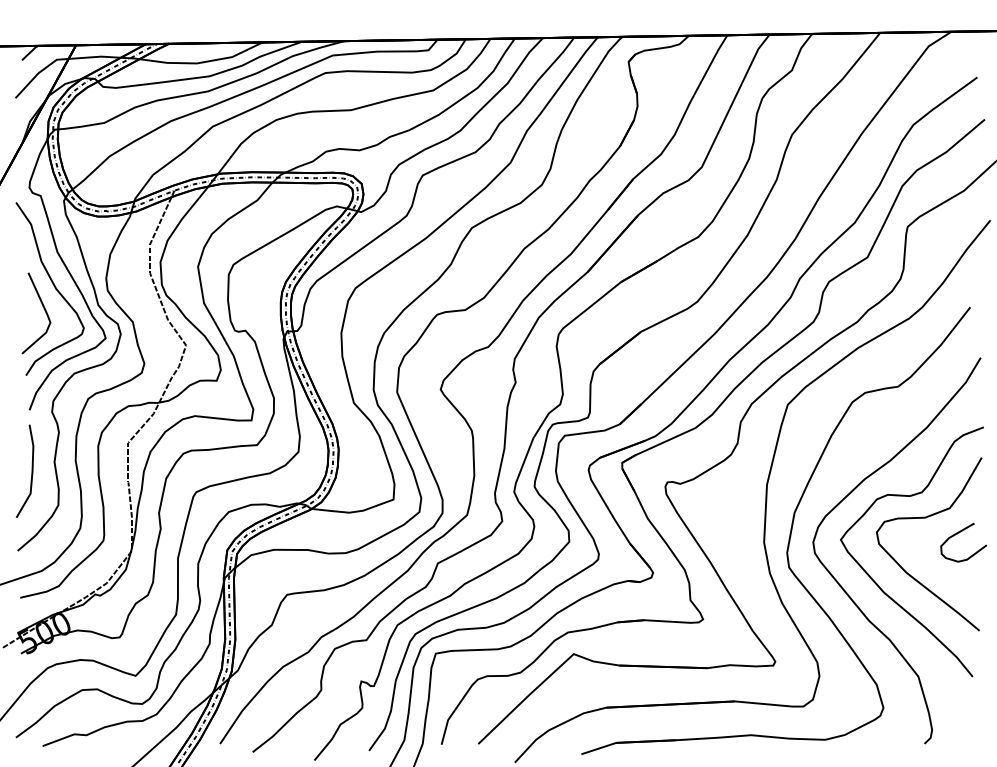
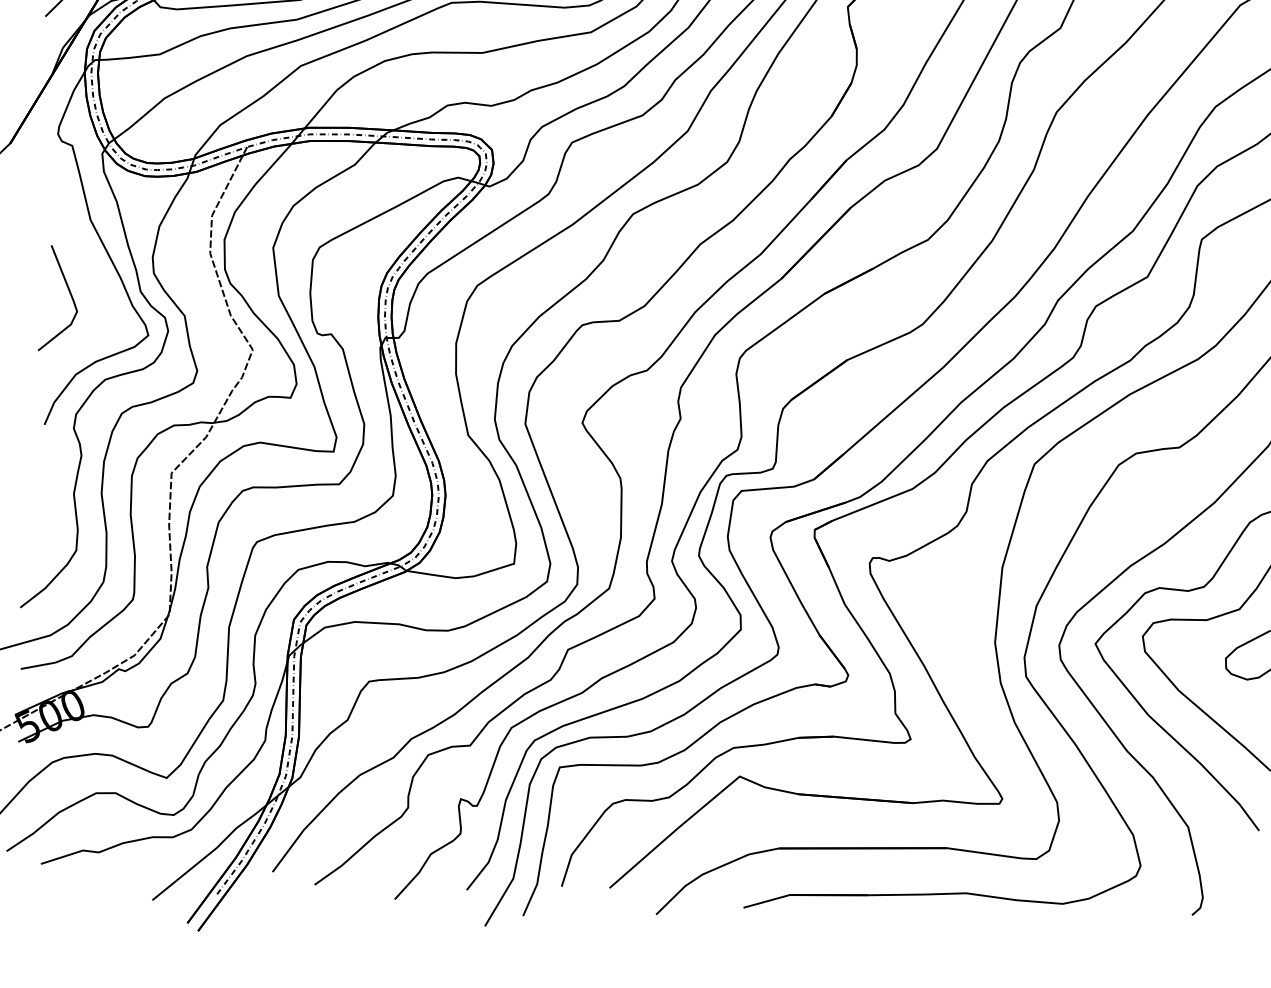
curve: (53, 286) -> (83, 264), removed
line: (31, 470) -> (43, 503), removed

